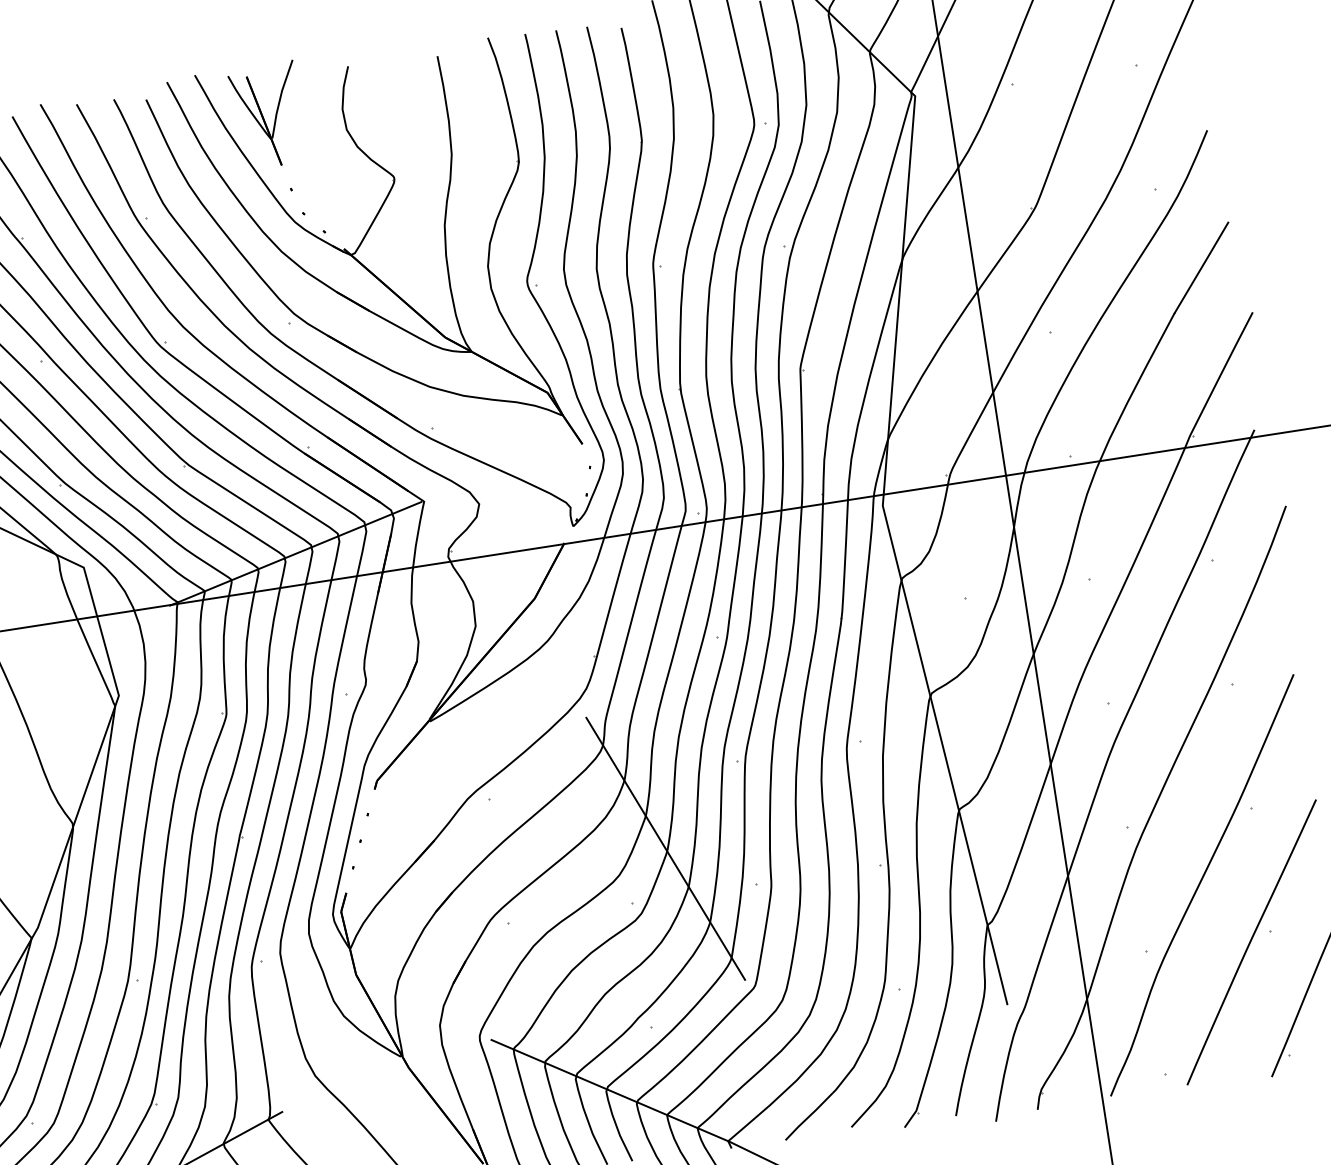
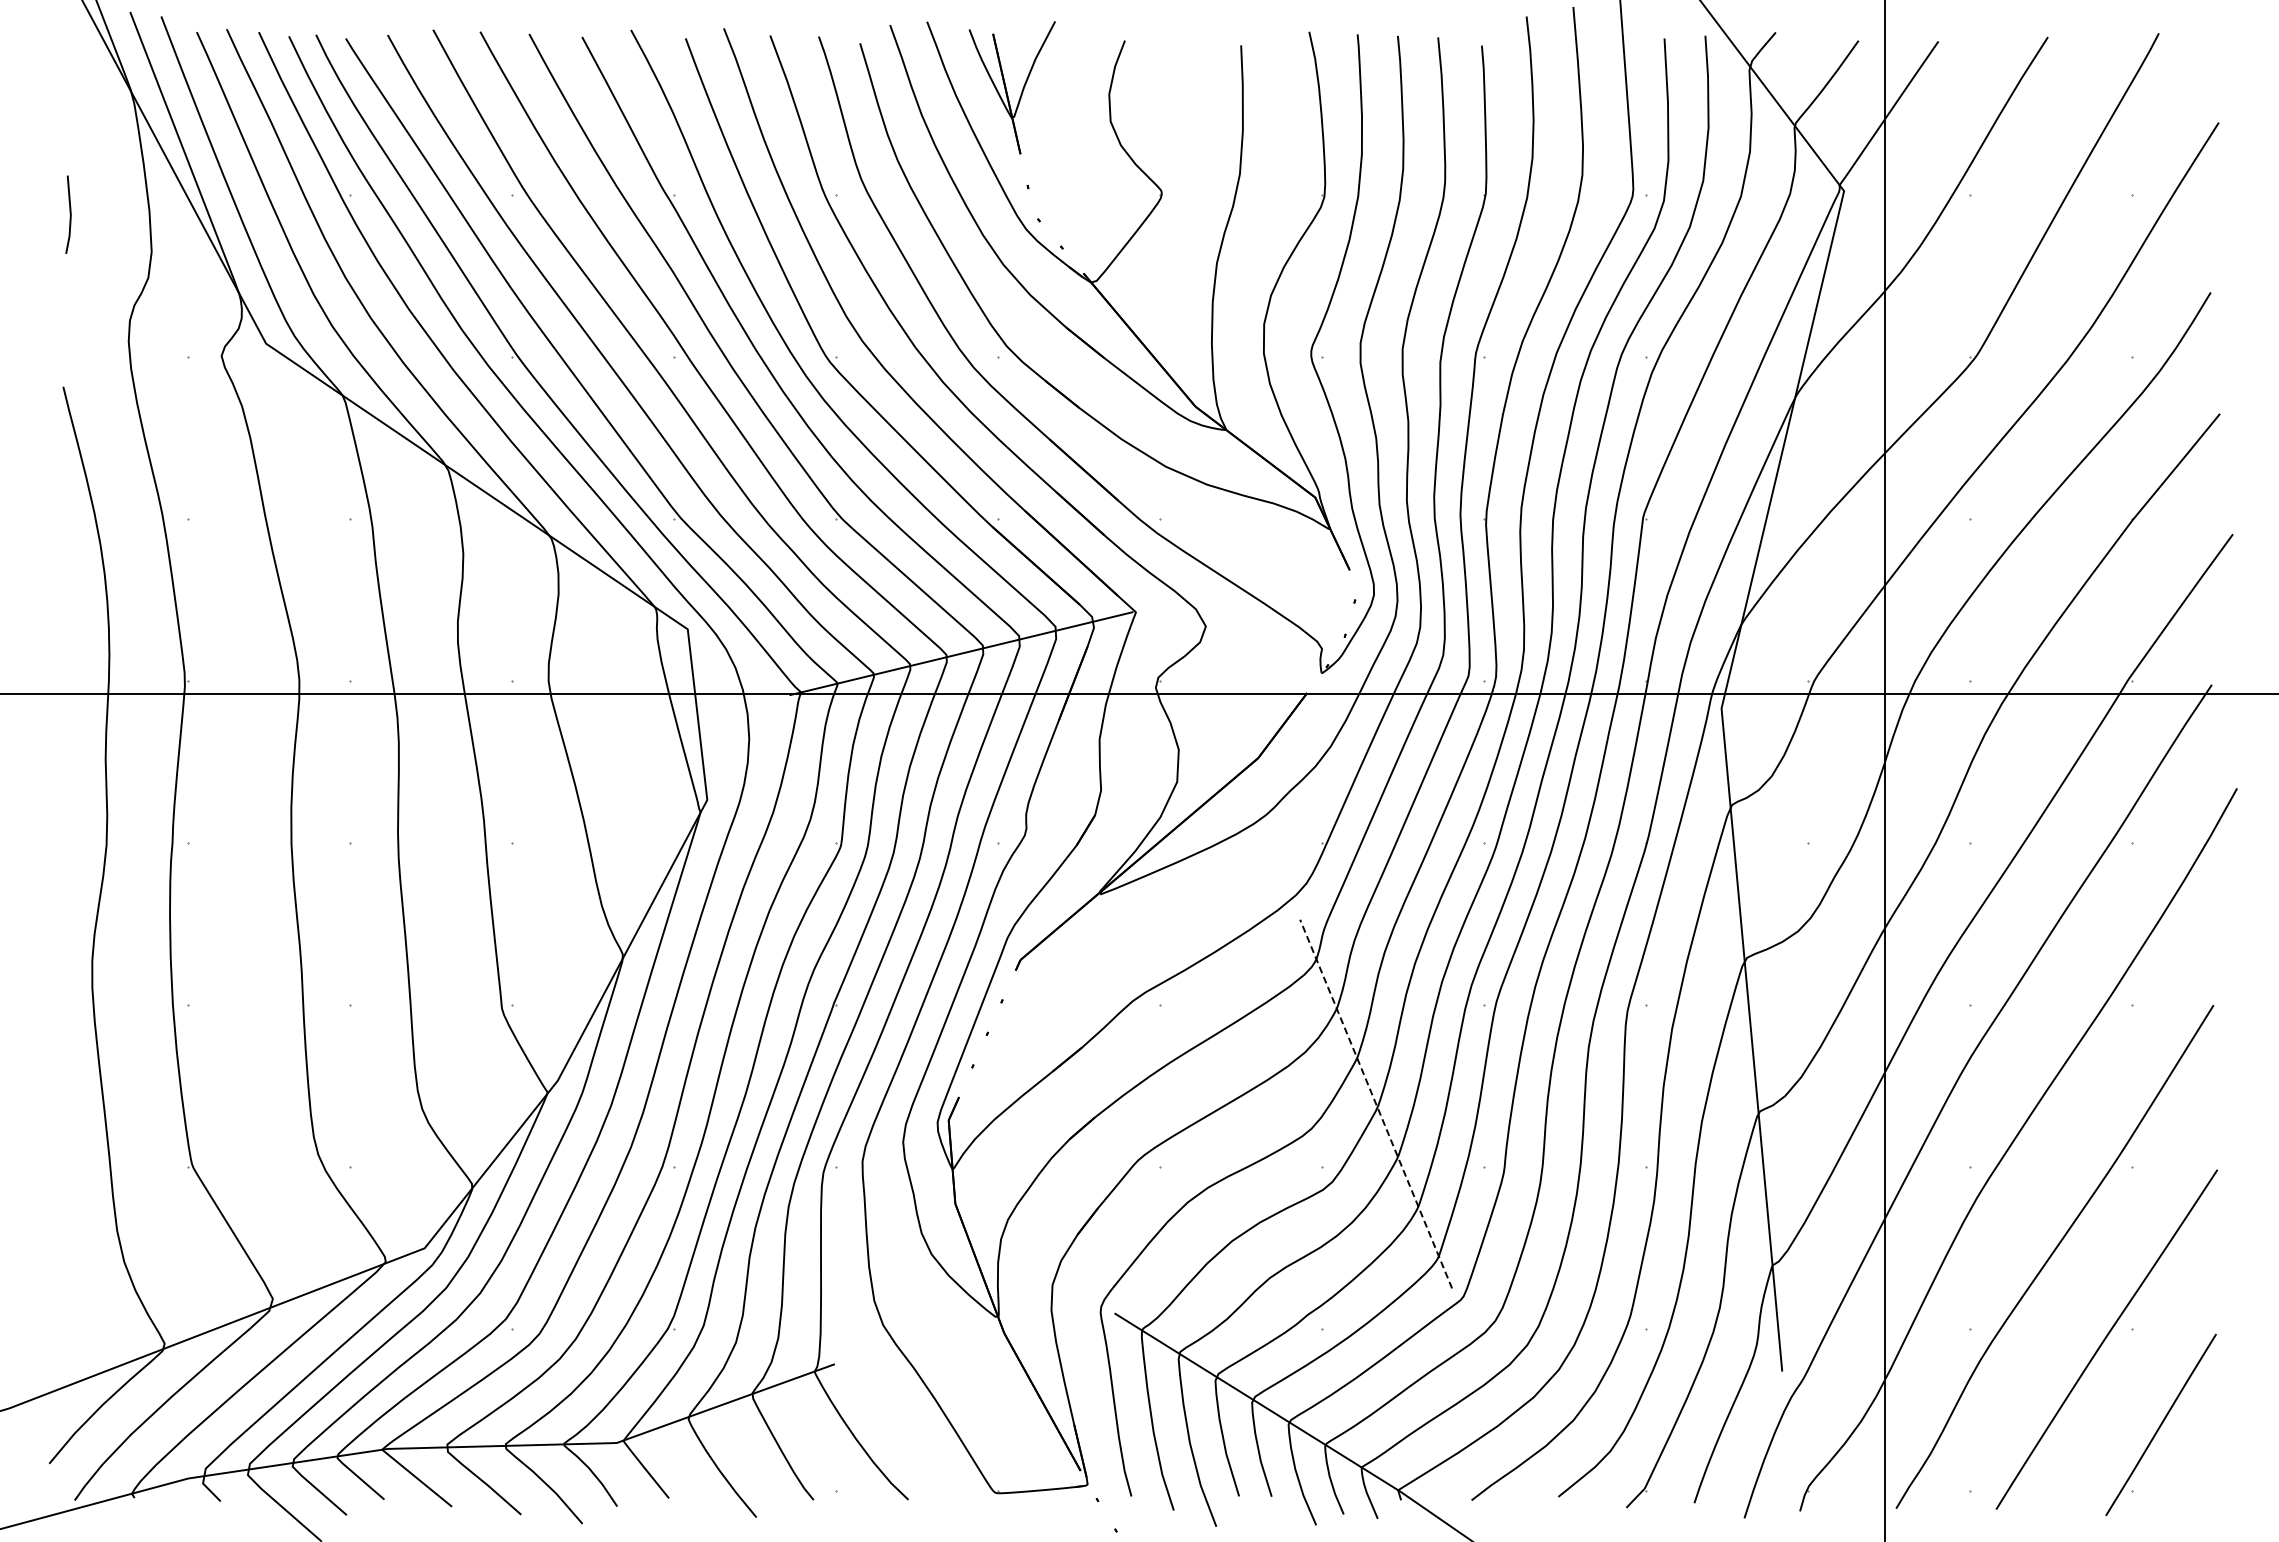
line: (665, 848) -> (1375, 1103), solid -> dashed

